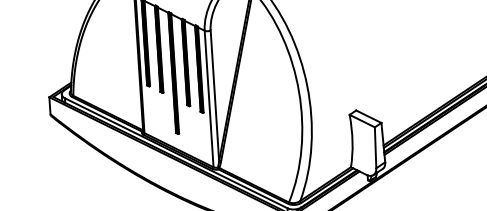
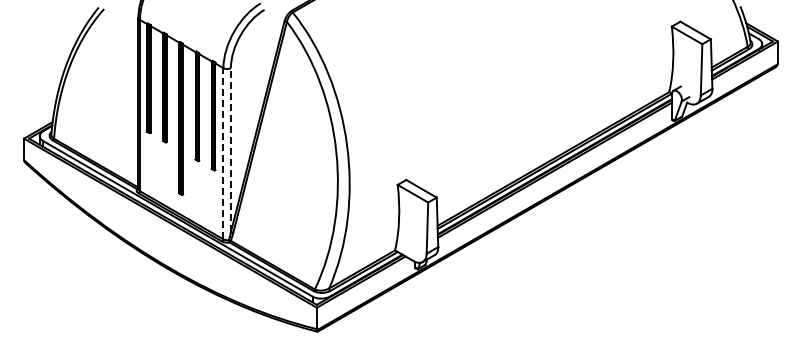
line: (214, 95) -> (230, 149), solid -> dashed
line: (209, 98) -> (223, 153), solid -> dashed

